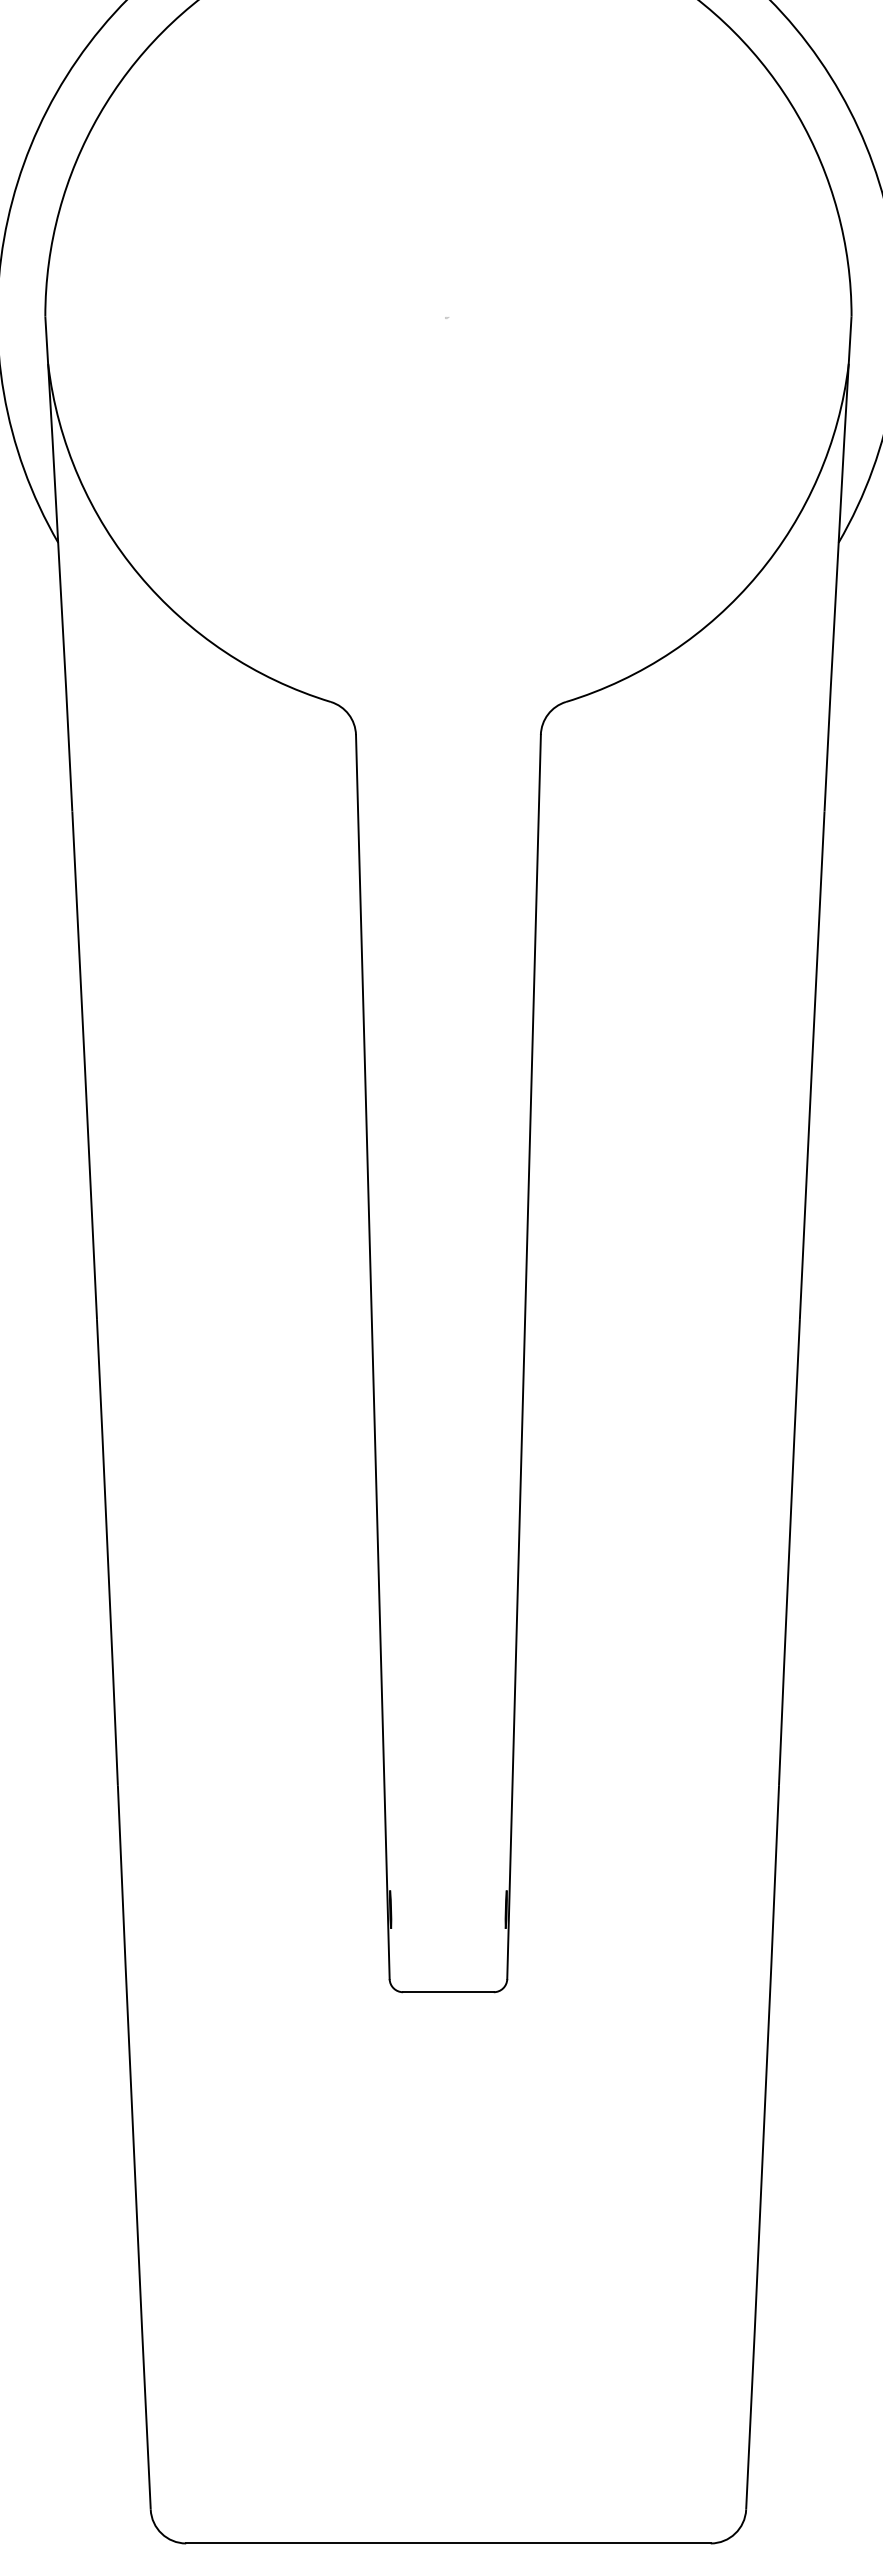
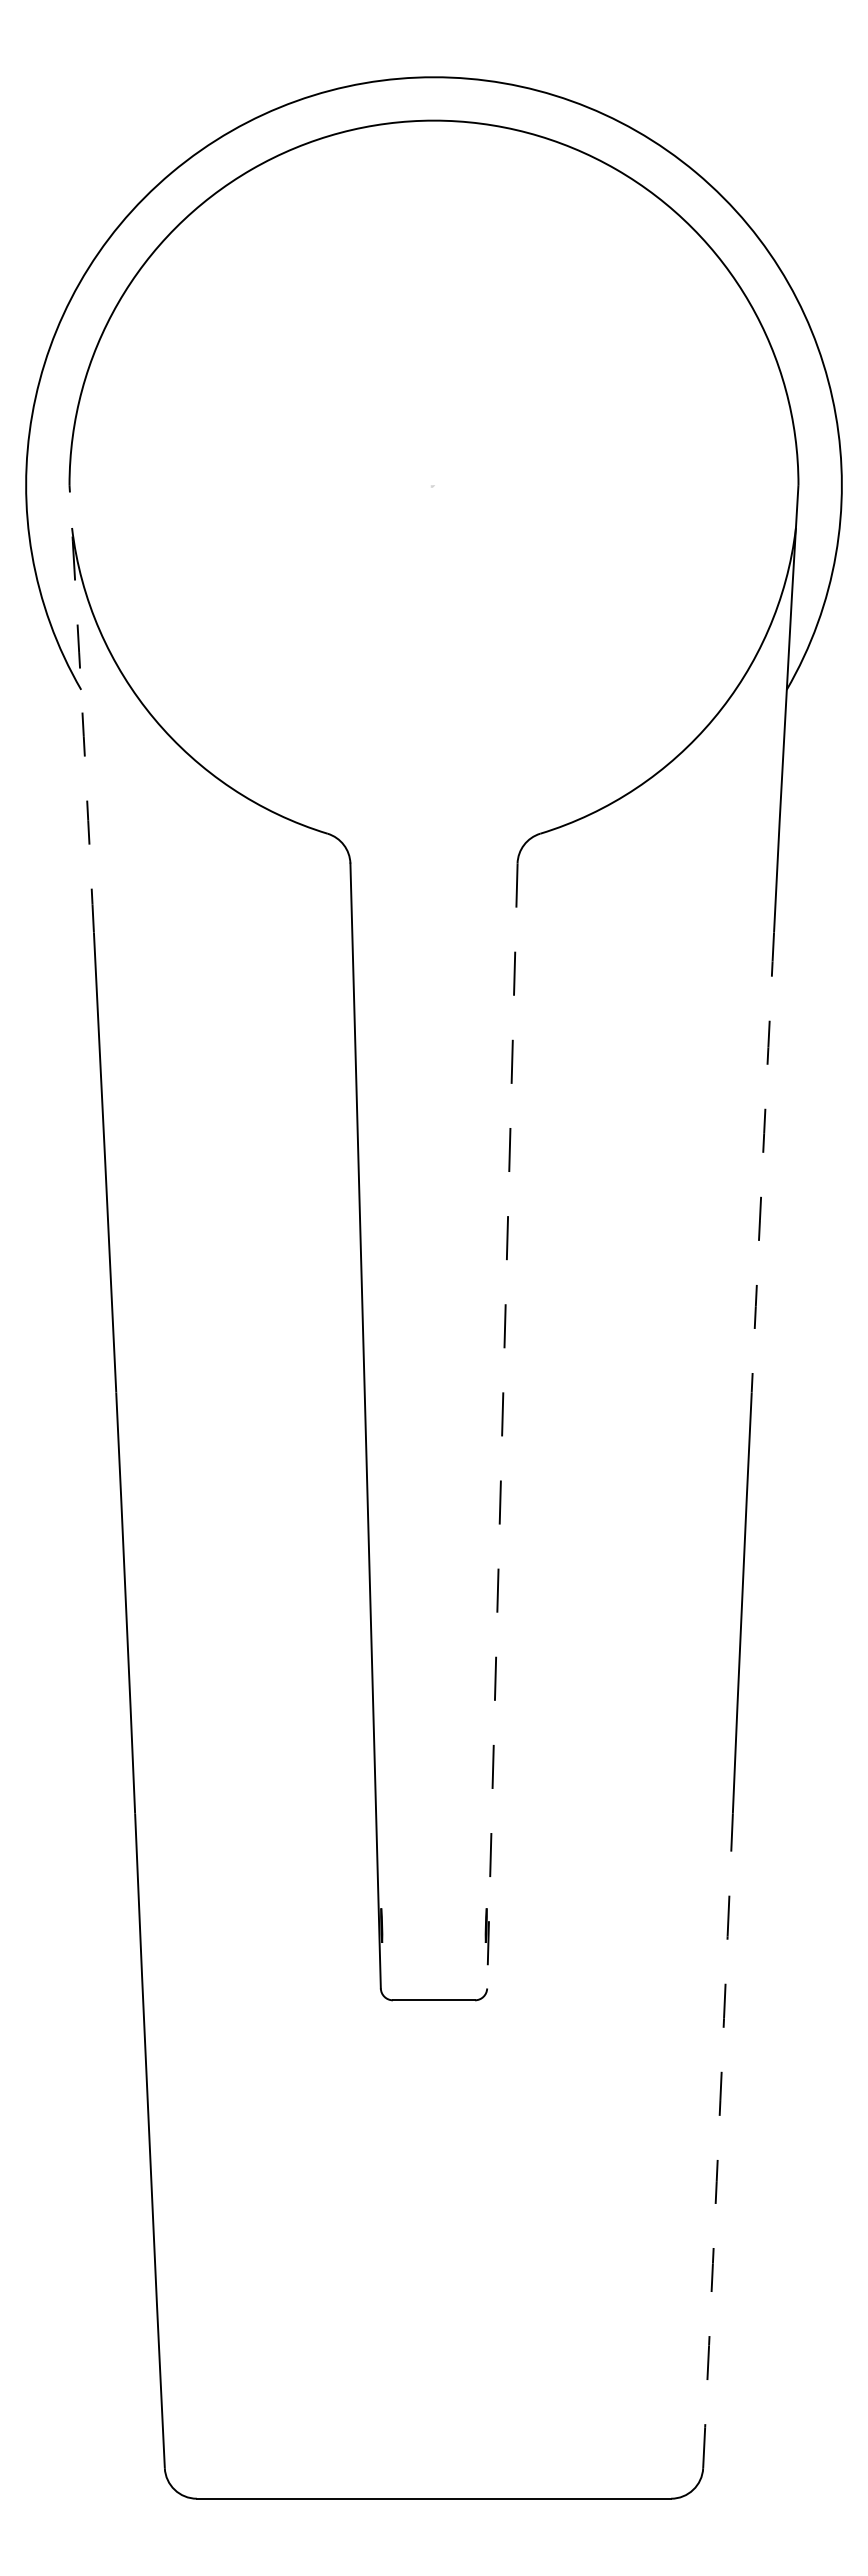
arc: (59, 563) -> (82, 708), solid -> dashed
arc: (811, 1065) -> (762, 1162), solid -> dashed
line: (524, 1357) -> (502, 1426), solid -> dashed
arc: (763, 2147) -> (718, 2140), solid -> dashed

